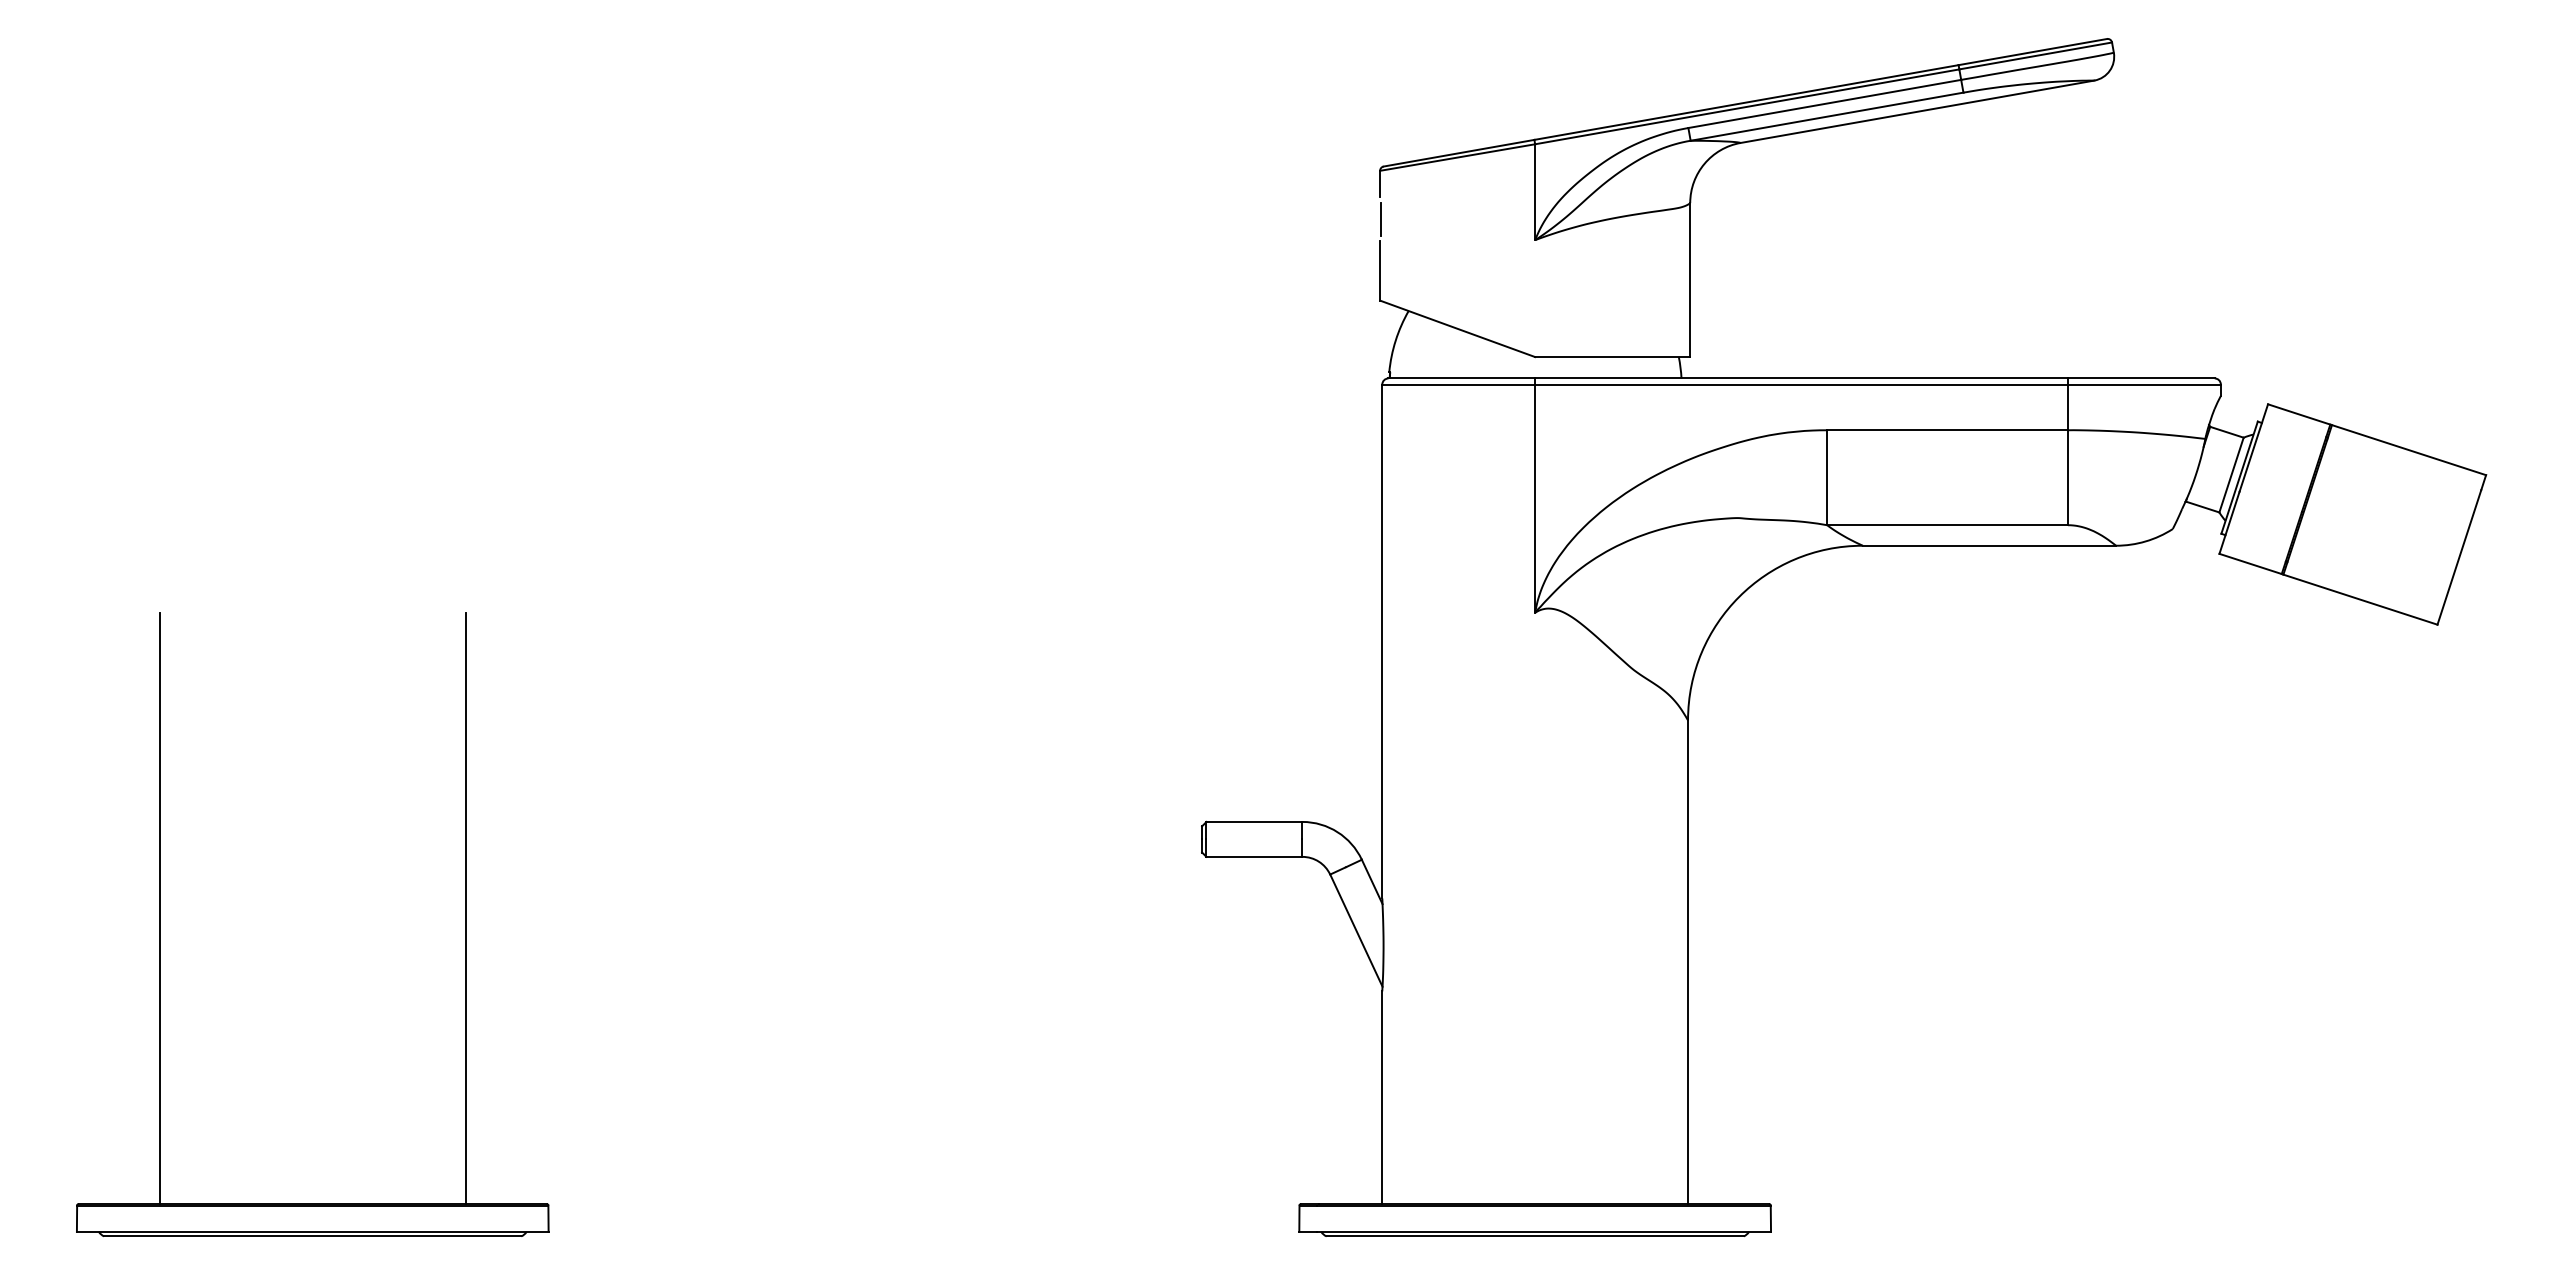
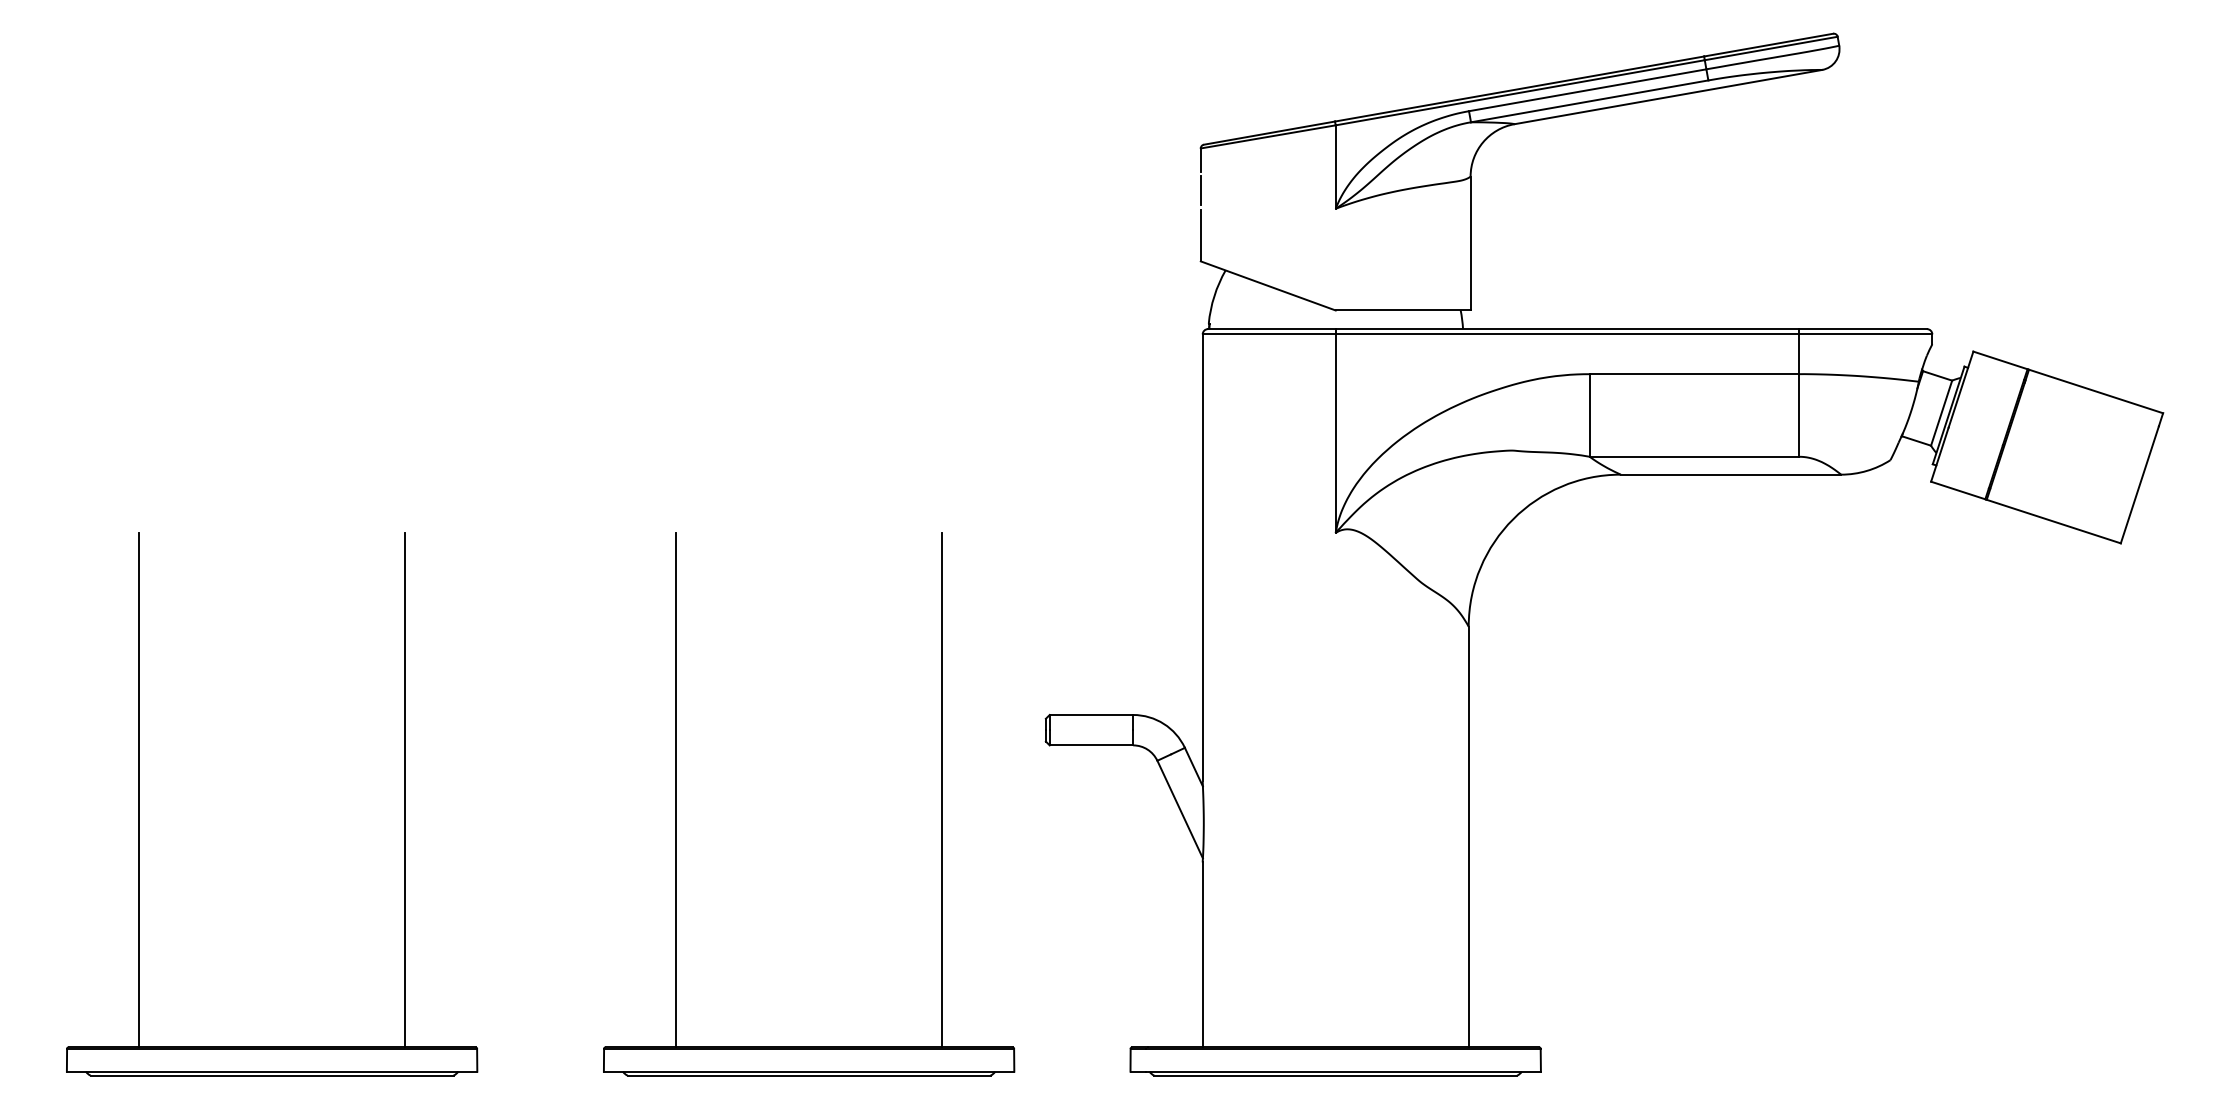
part: (1082, 924) -> (941, 804), added

